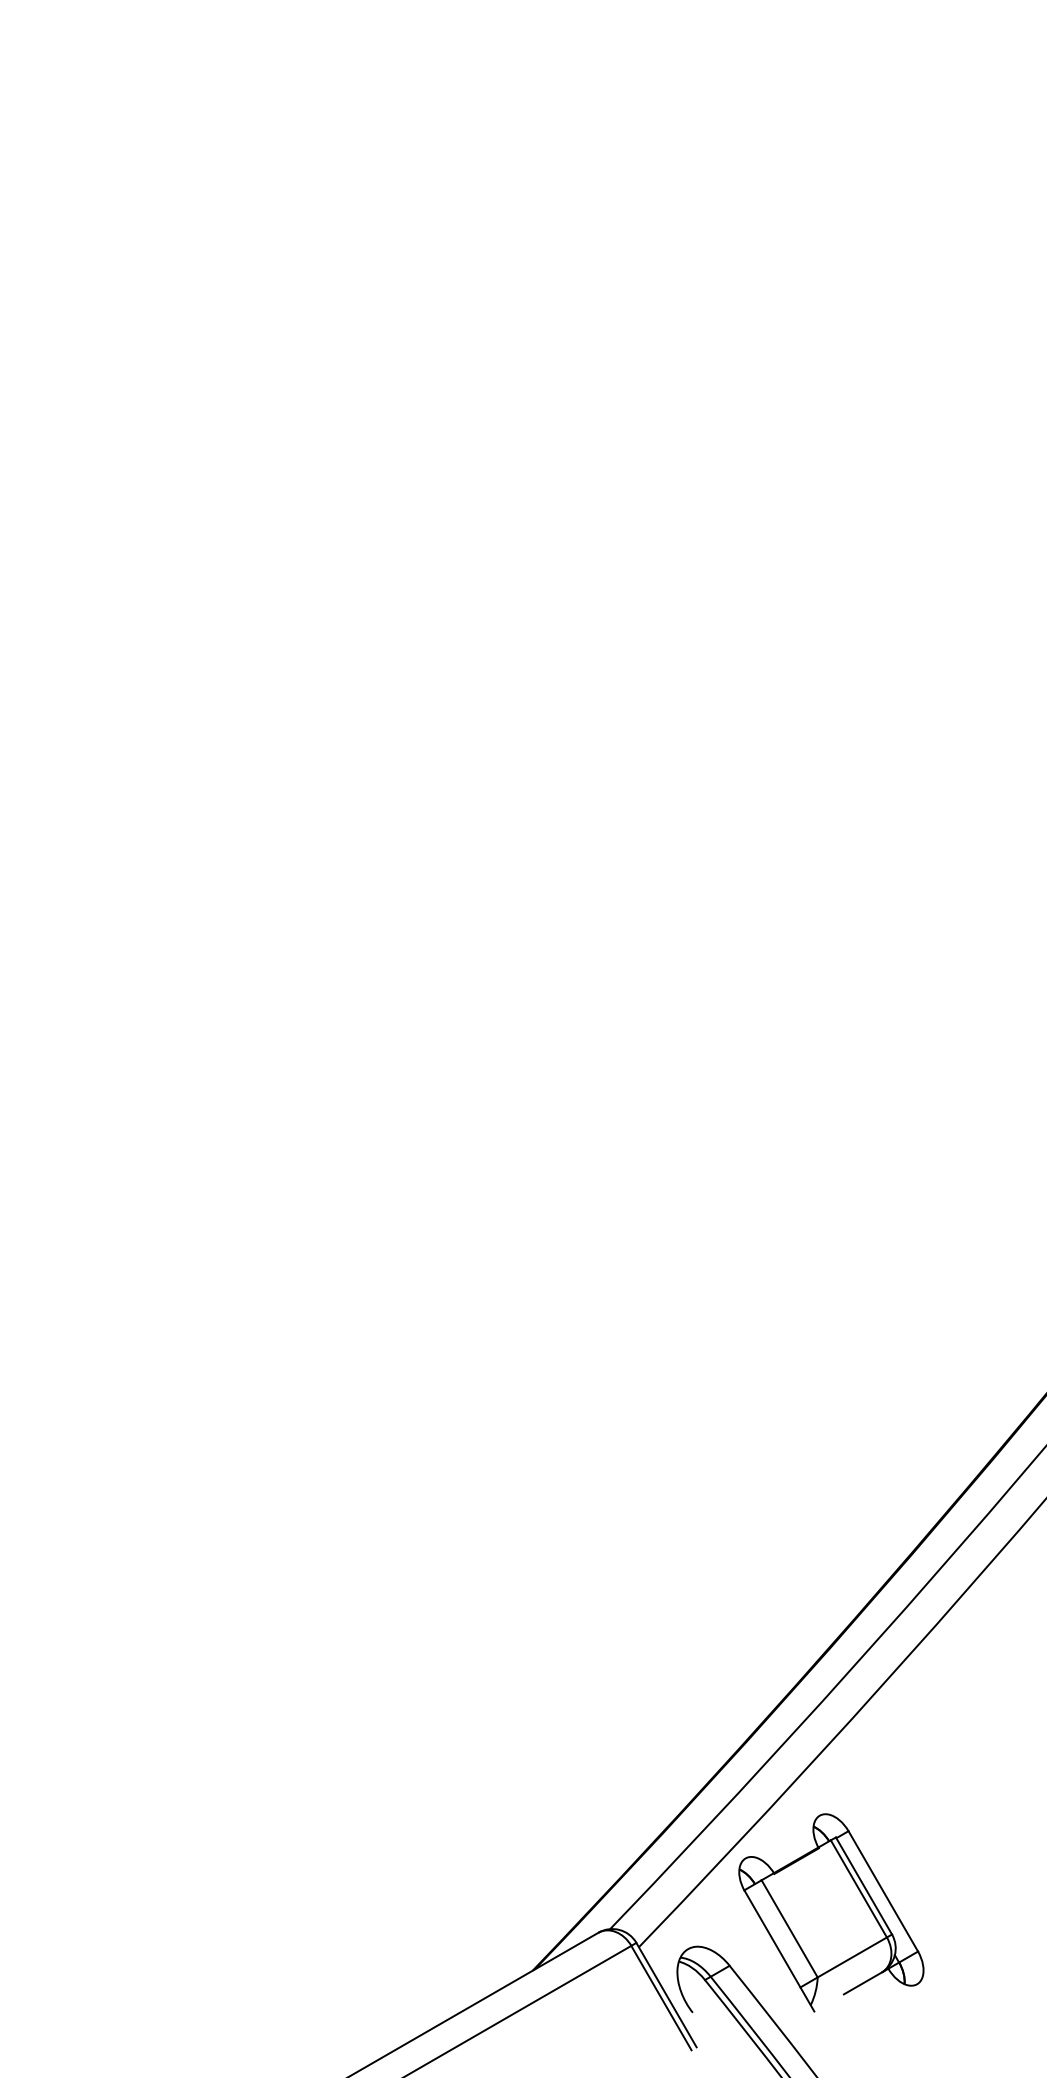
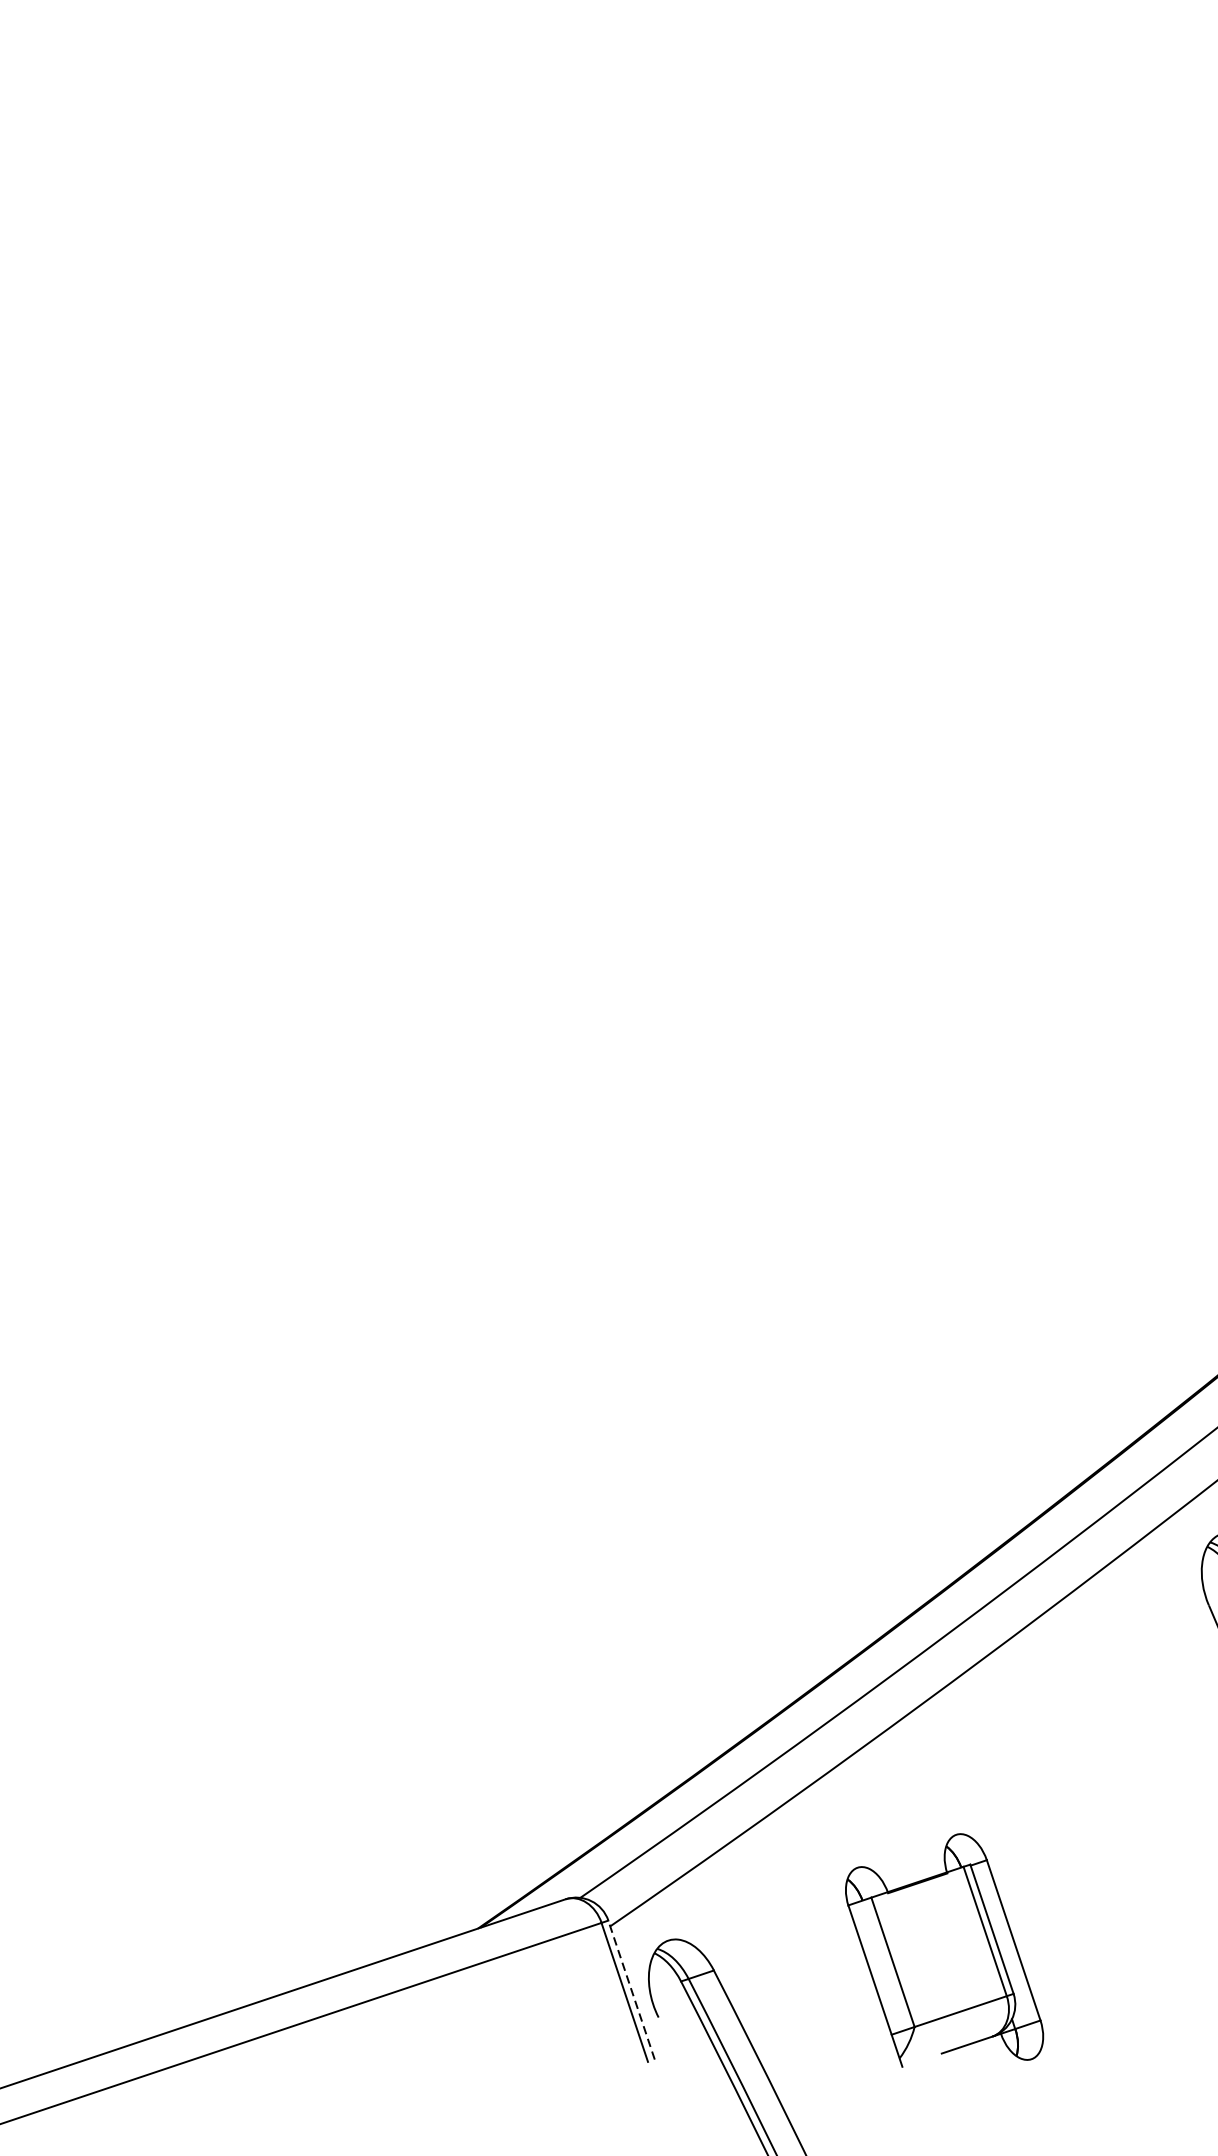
part: (831, 1912) -> (946, 1952), moved
line: (666, 1994) -> (631, 1989), solid -> dashed

